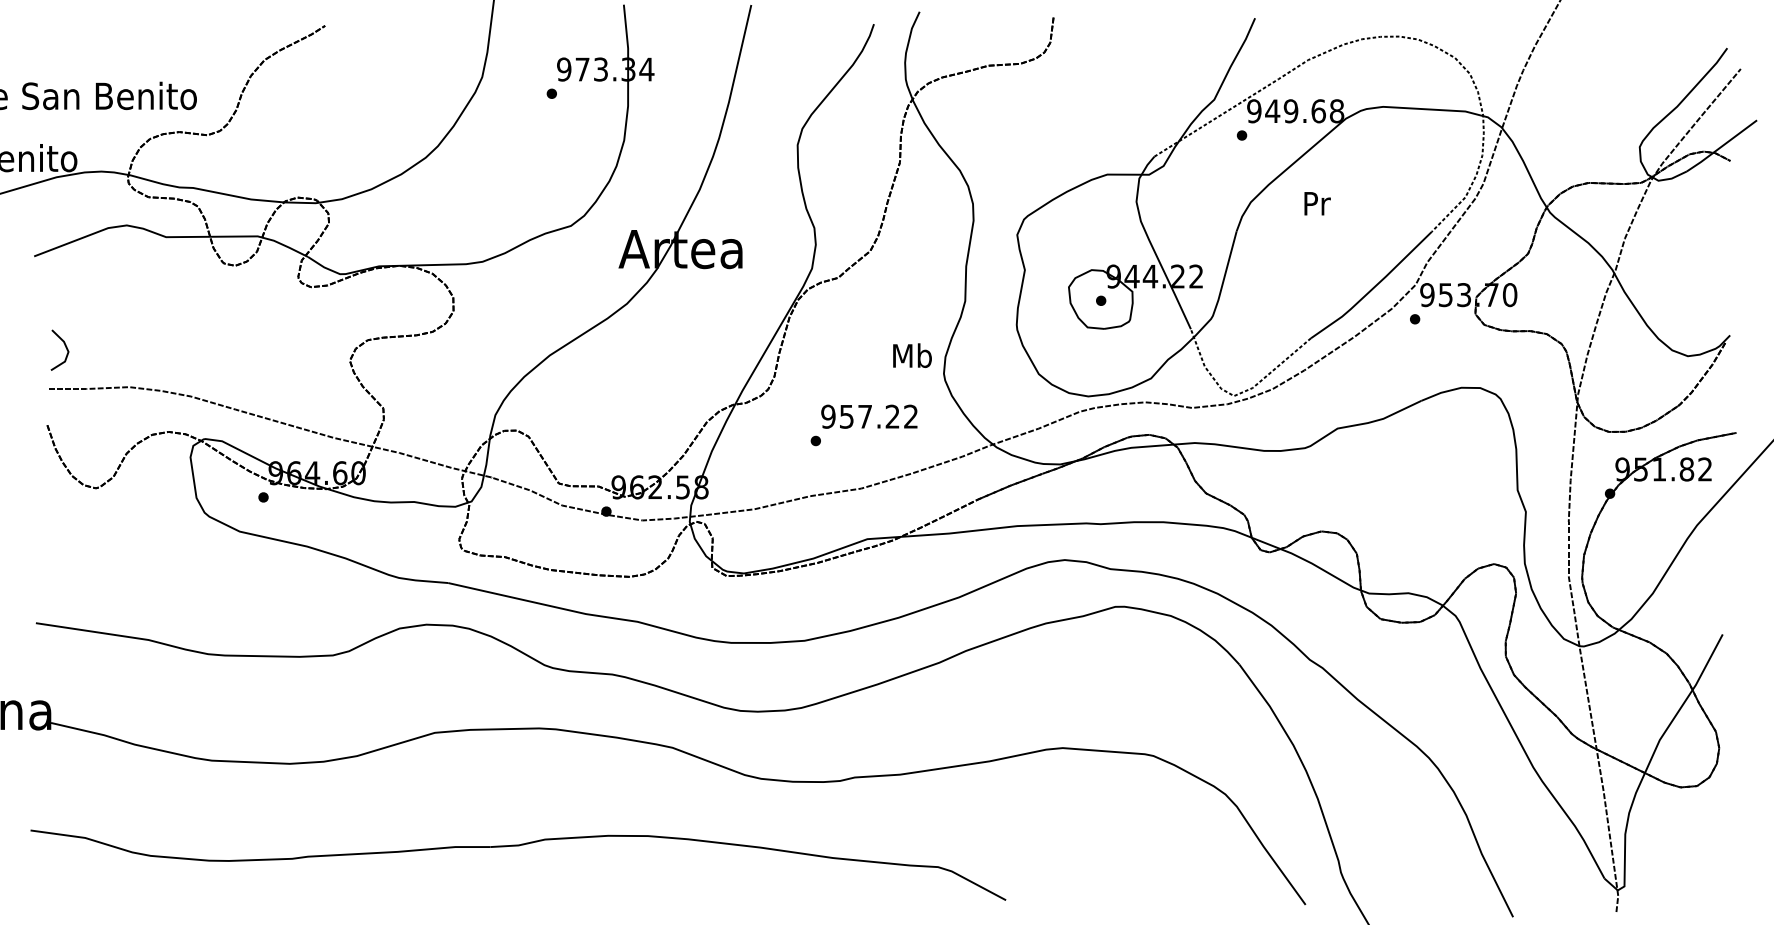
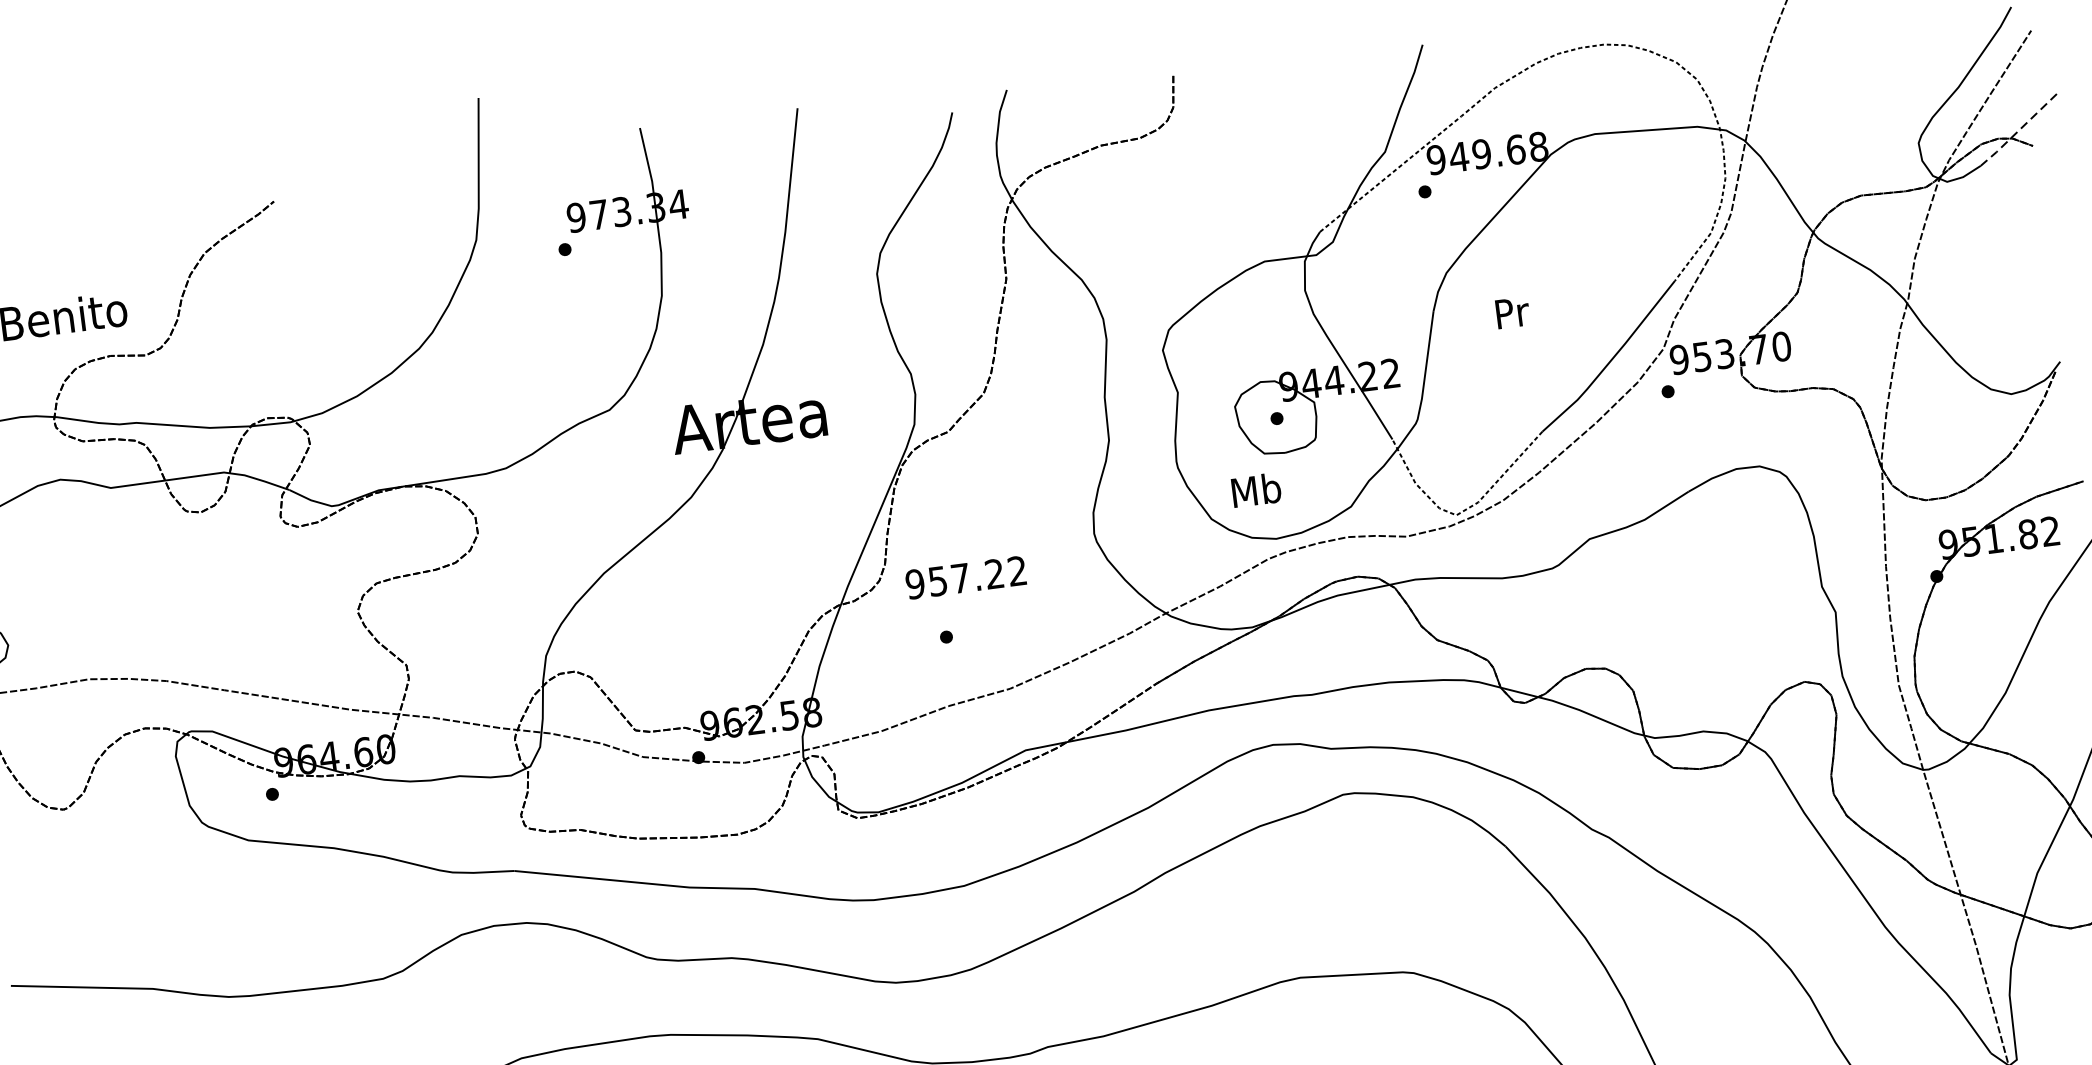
line: (1722, 146) -> (2020, 129), solid -> dashed
text: (1317, 203) -> (1512, 312), moved
text: (912, 355) -> (1256, 489), moved
text: (869, 416) -> (966, 577), moved

